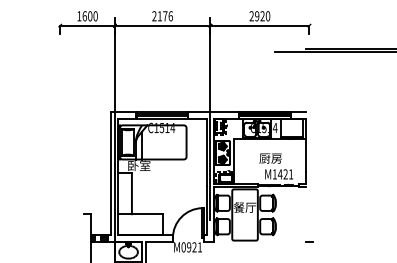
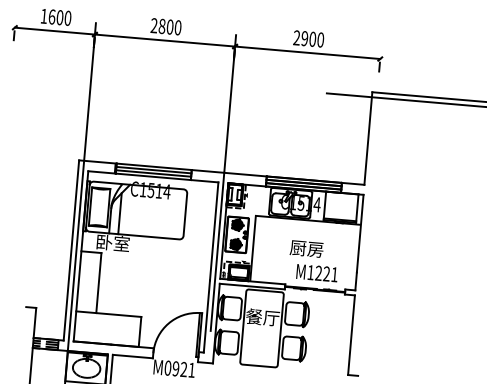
text: (164, 16) -> (168, 27), 2176 -> 2800
text: (262, 16) -> (312, 39), 2920 -> 2900
line: (306, 79) -> (369, 137), added
text: (279, 174) -> (317, 273), M1421 -> M1221
line: (306, 214) -> (352, 335), added

